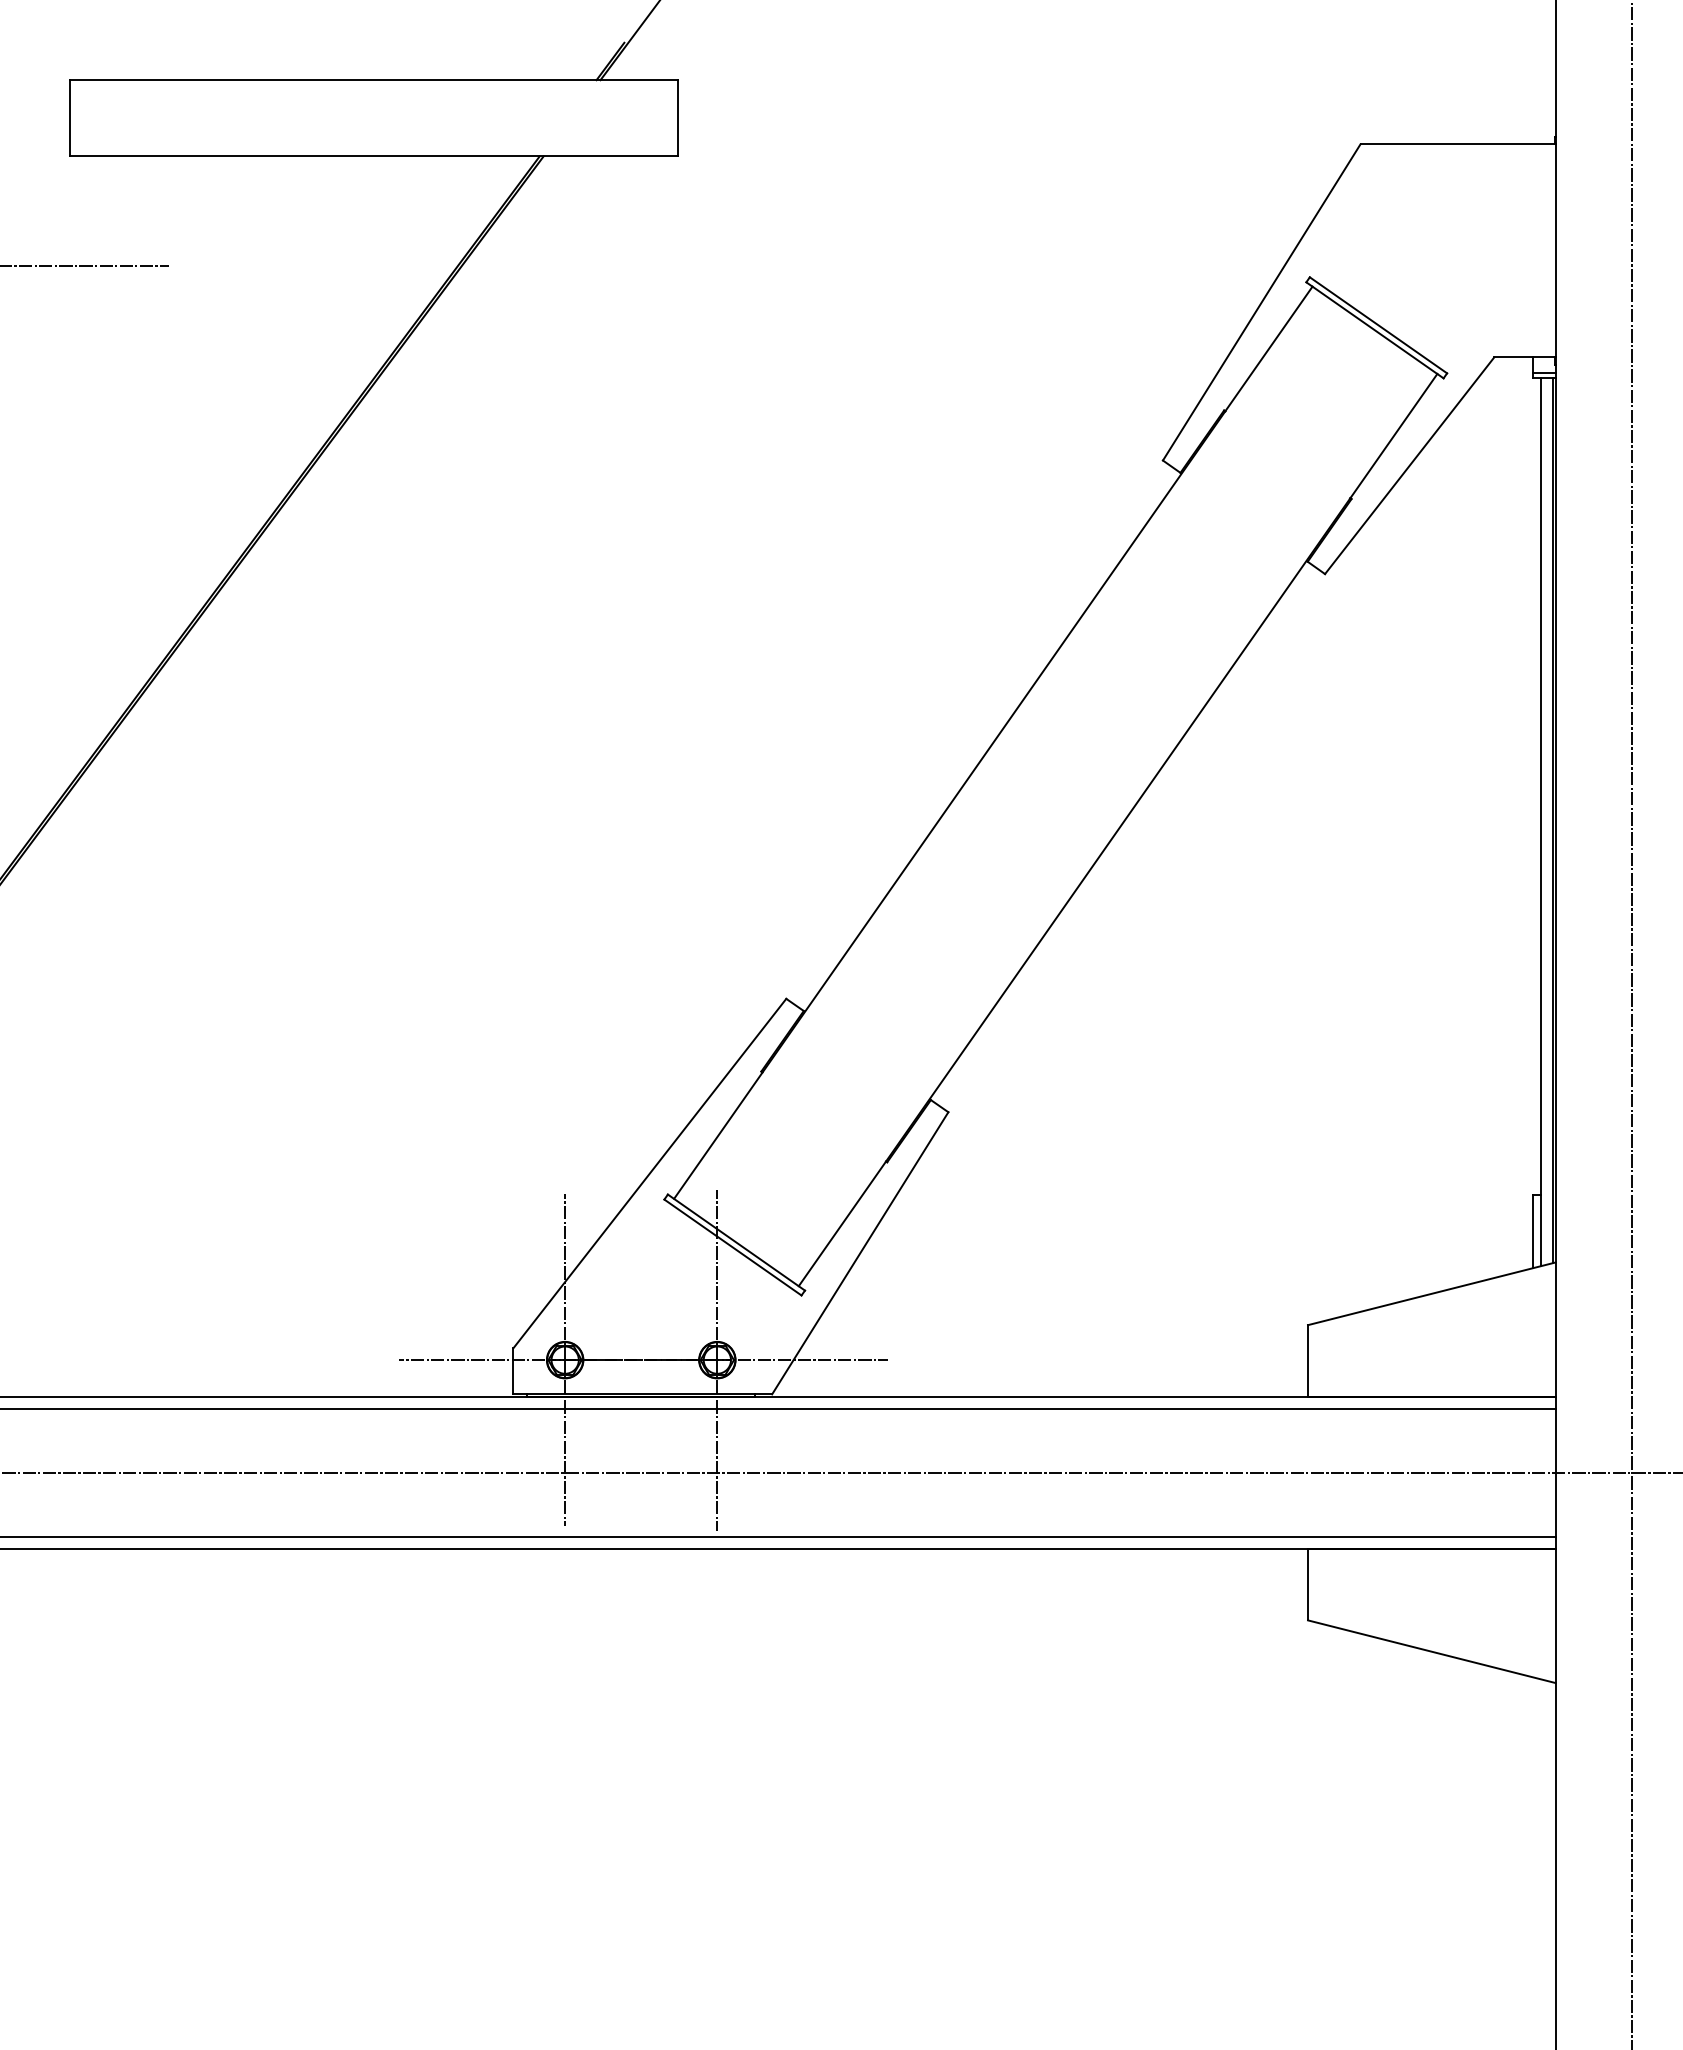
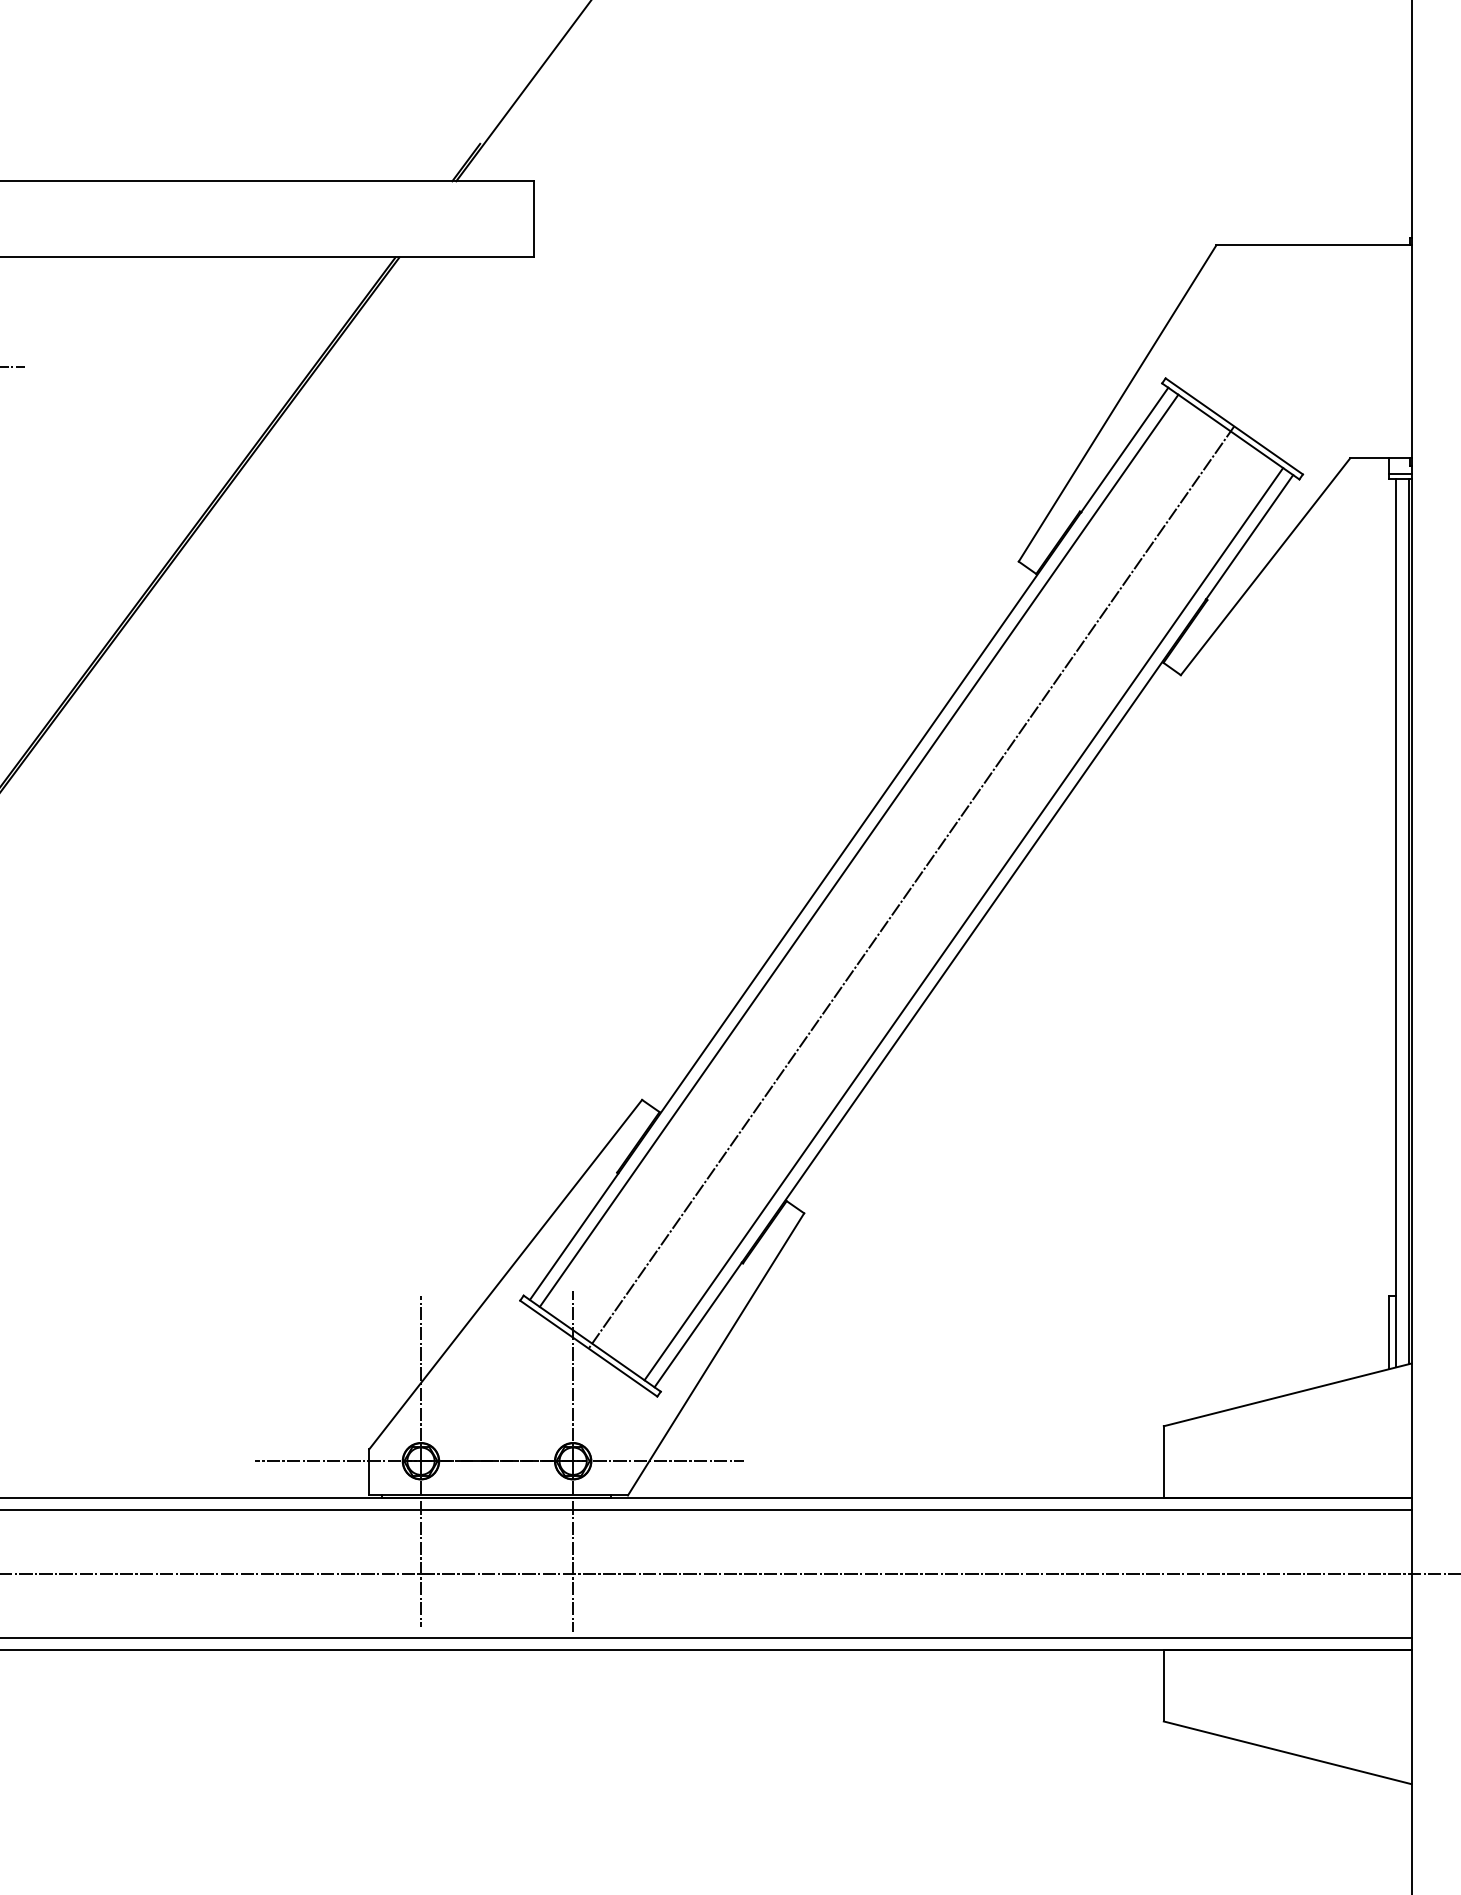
line: (1003, 749) -> (859, 850), added
line: (1055, 786) -> (911, 887), added
line: (1107, 822) -> (963, 923), added

